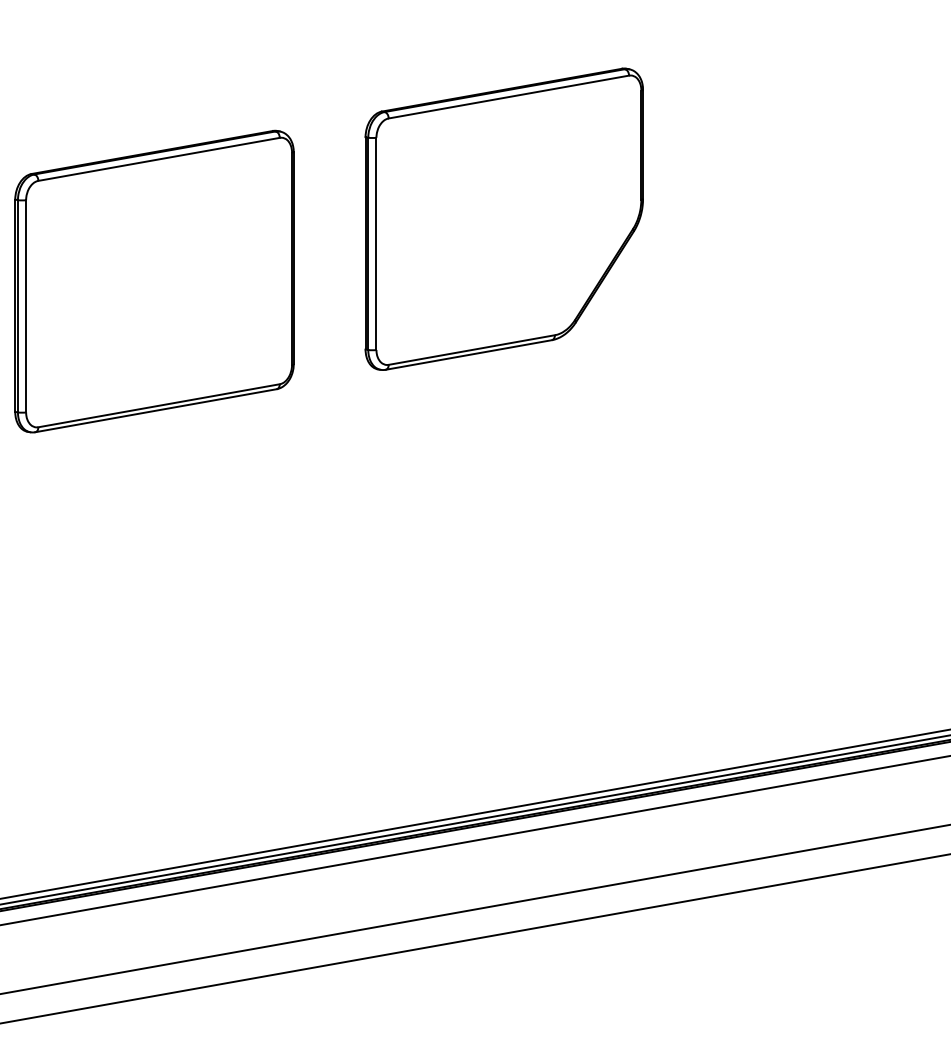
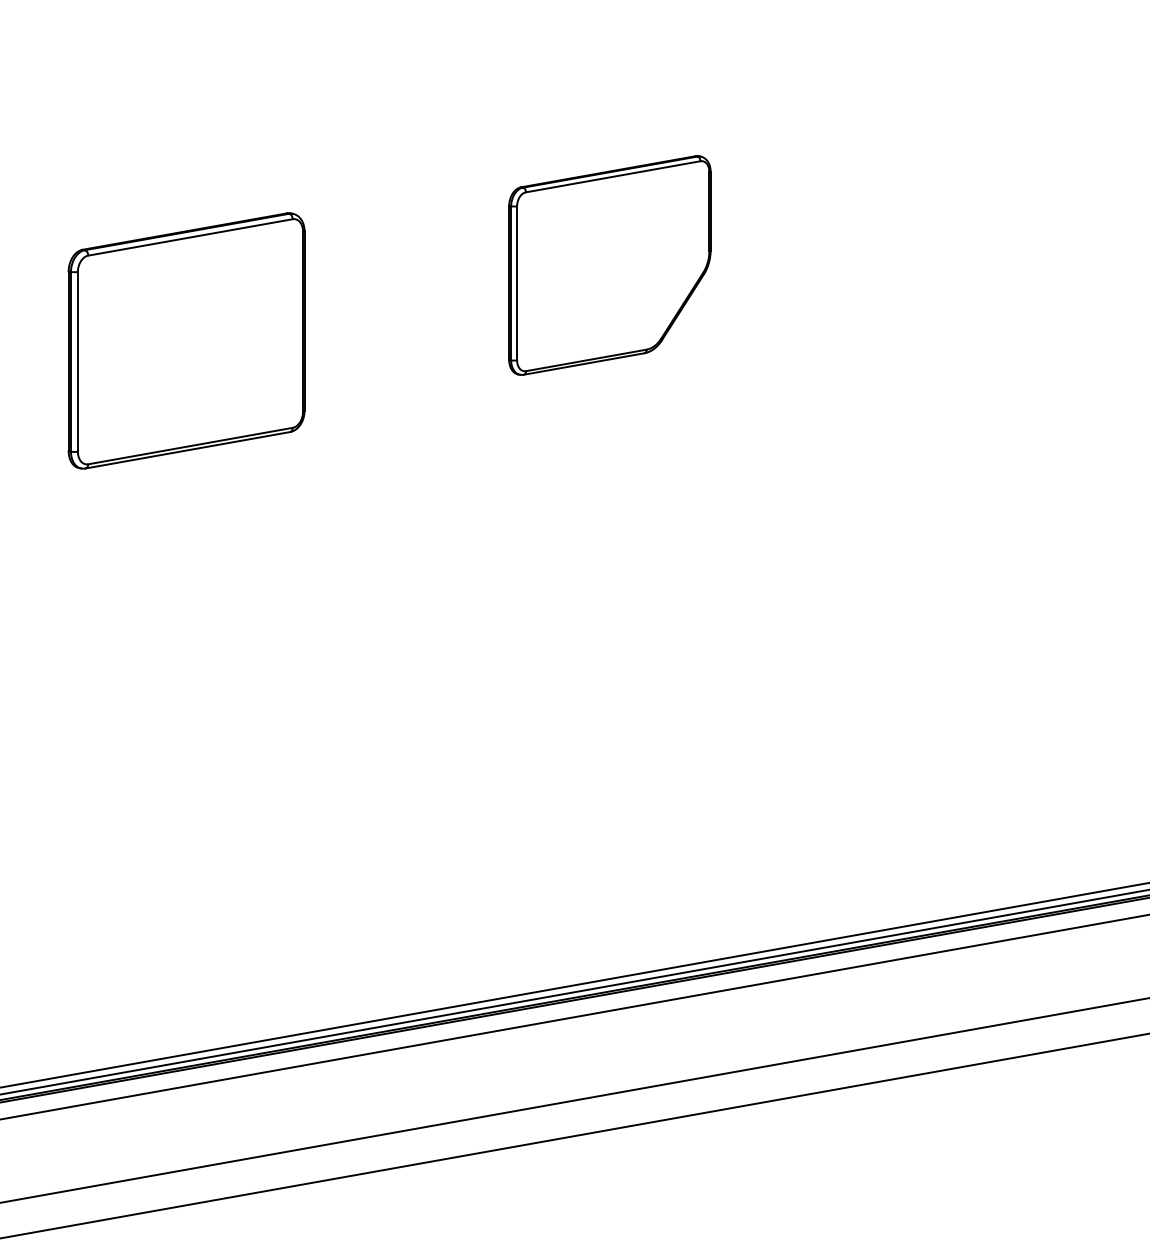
part: (504, 219) -> (609, 265), size x0.6
part: (154, 281) -> (186, 340), size x0.7

